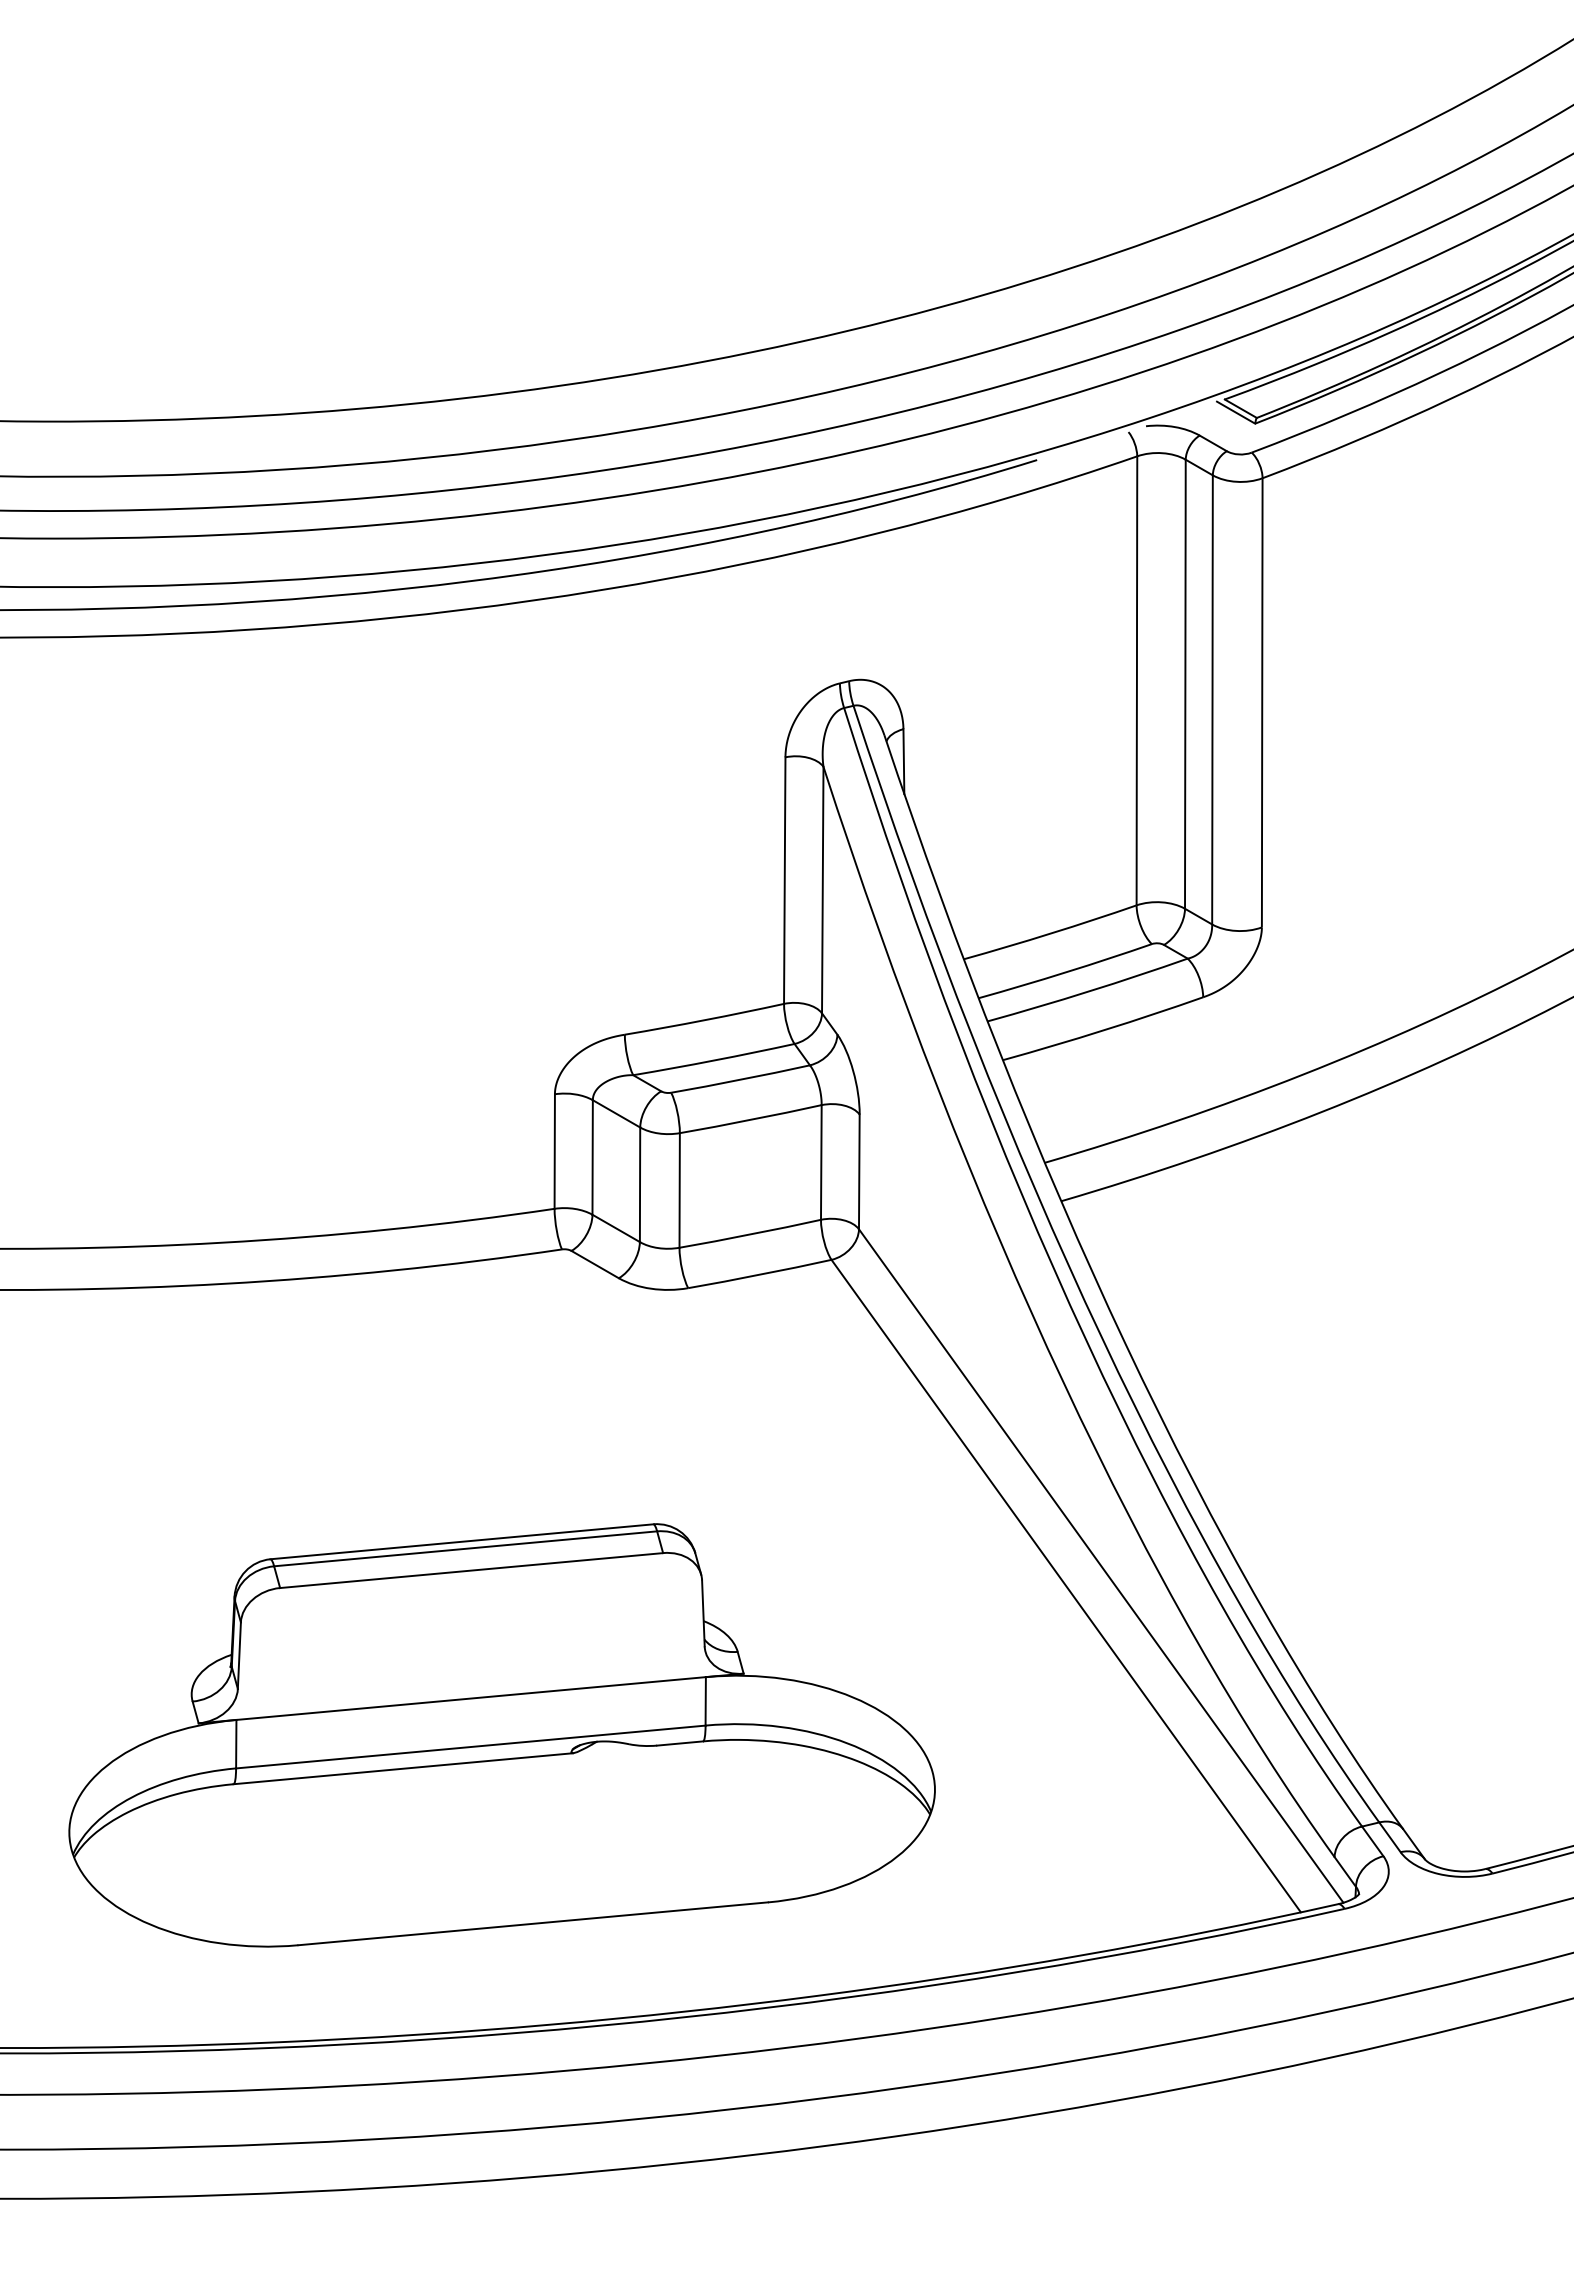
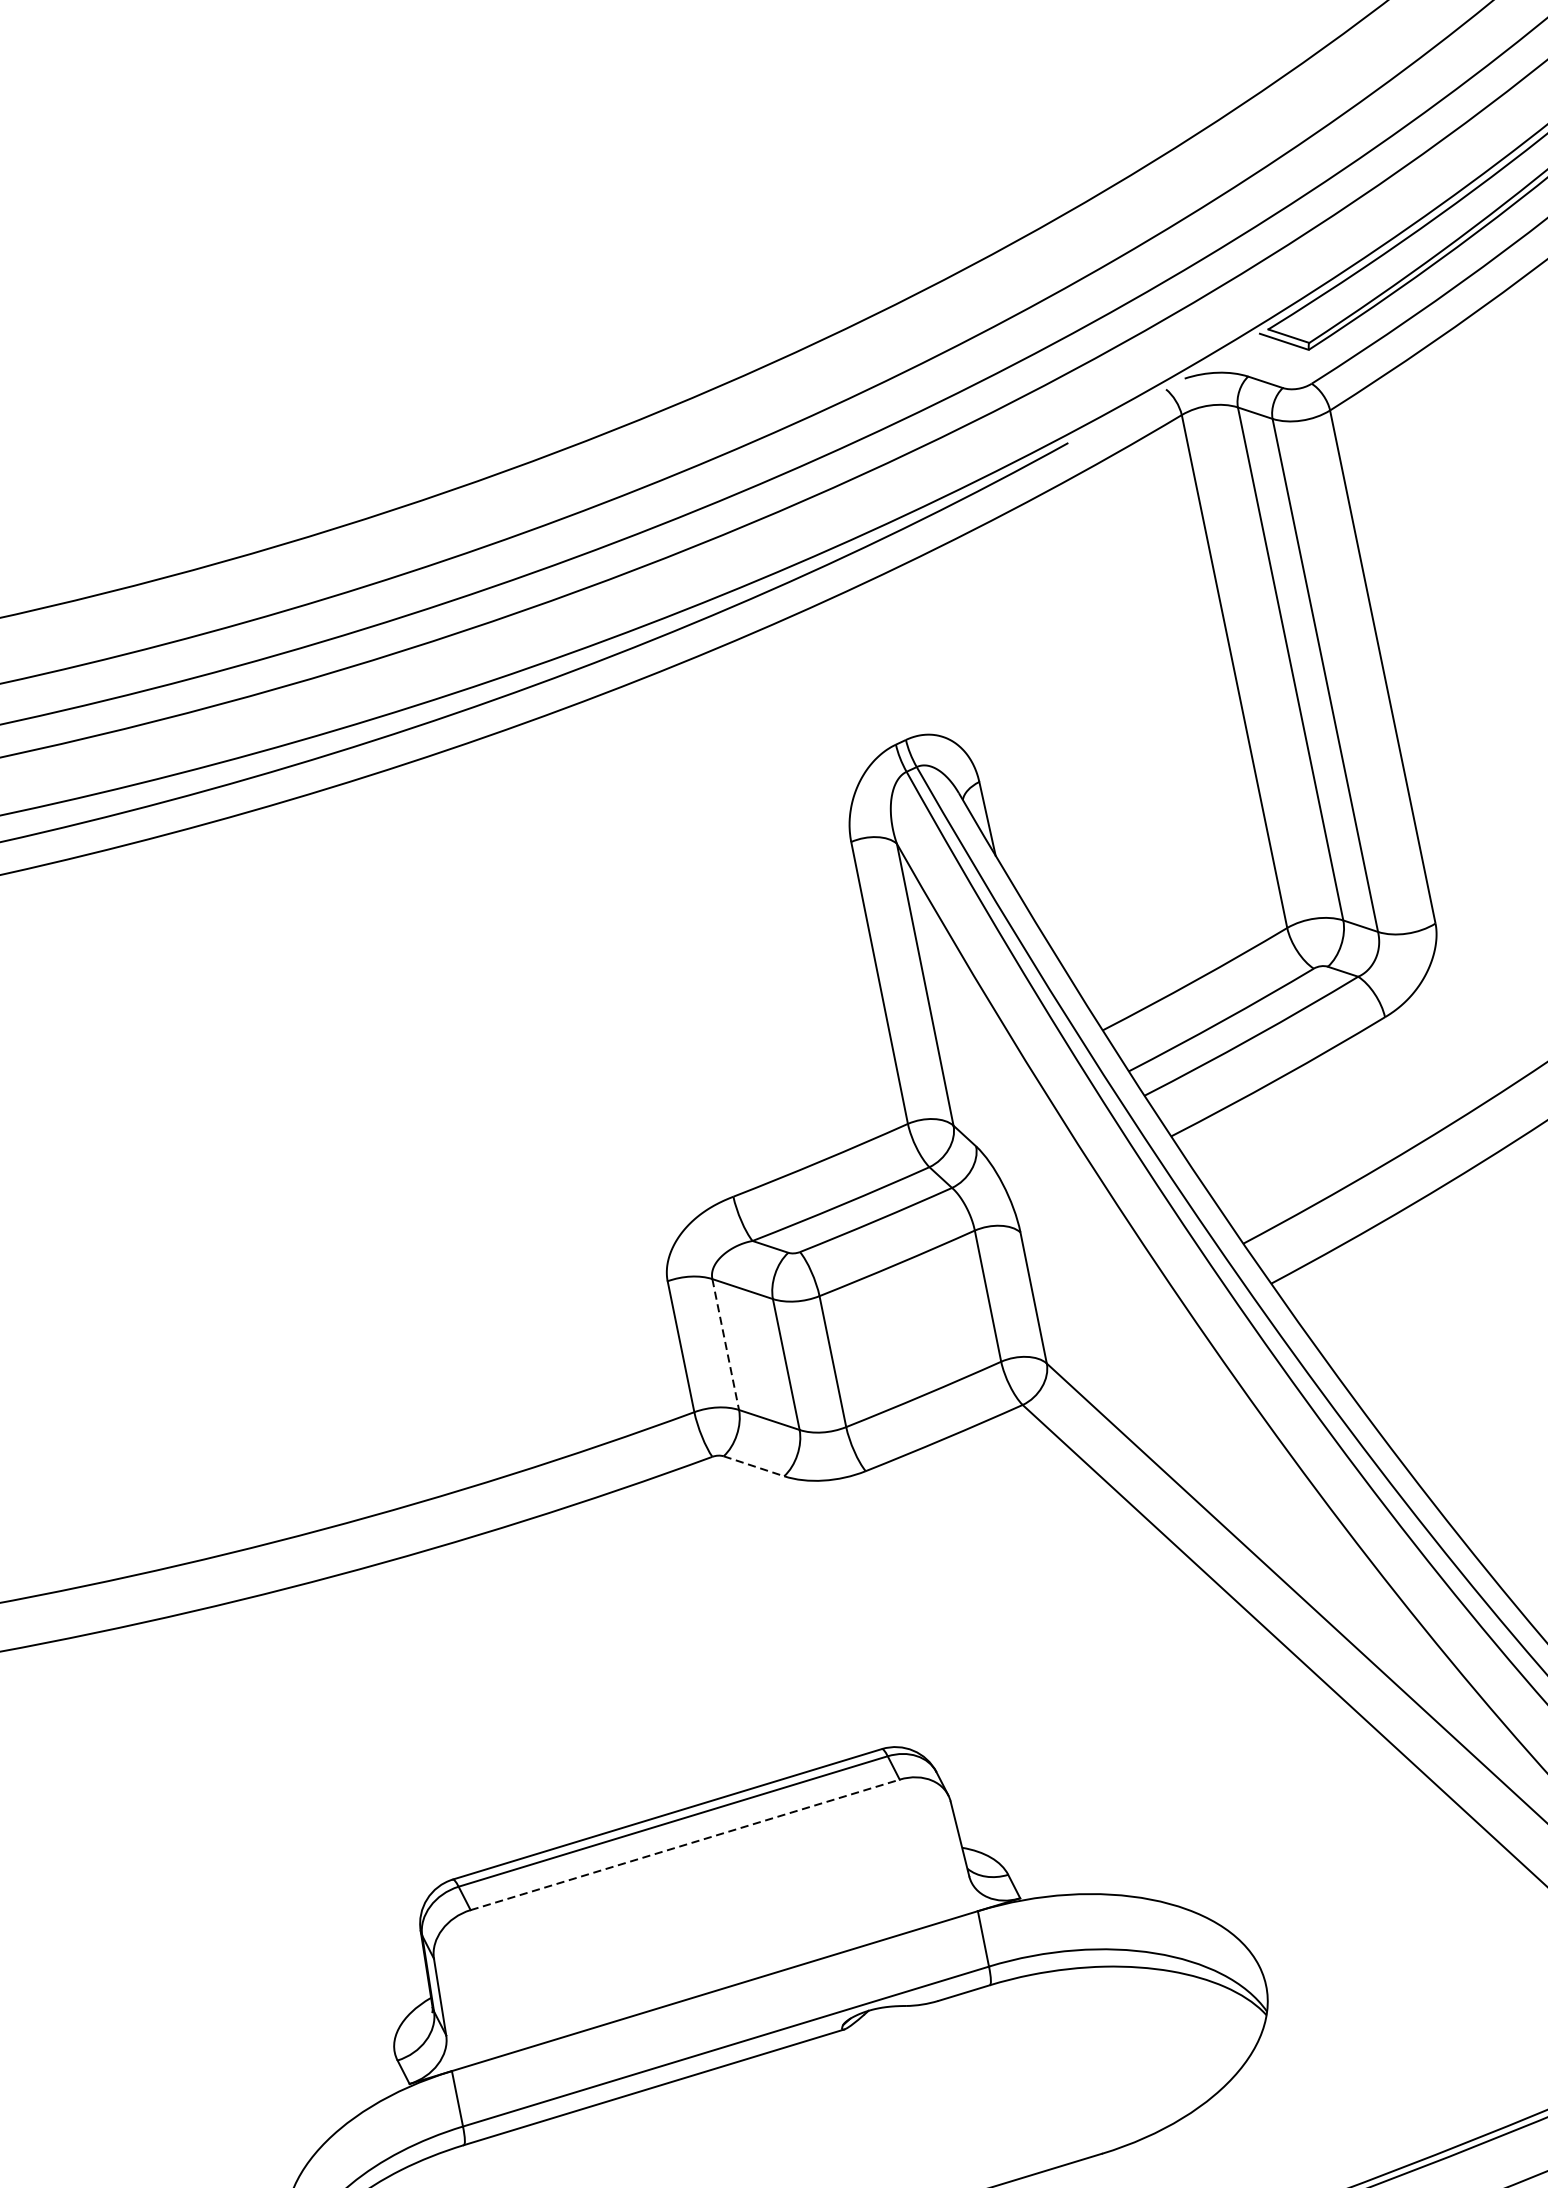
line: (592, 1157) -> (725, 1344), solid -> dashed
line: (595, 1264) -> (754, 1466), solid -> dashed
line: (472, 1570) -> (686, 1844), solid -> dashed

